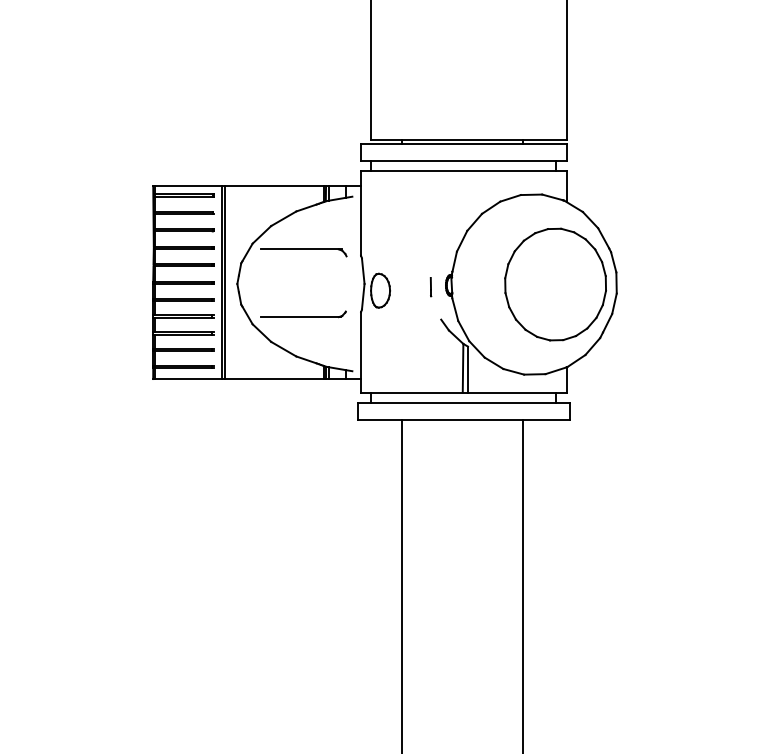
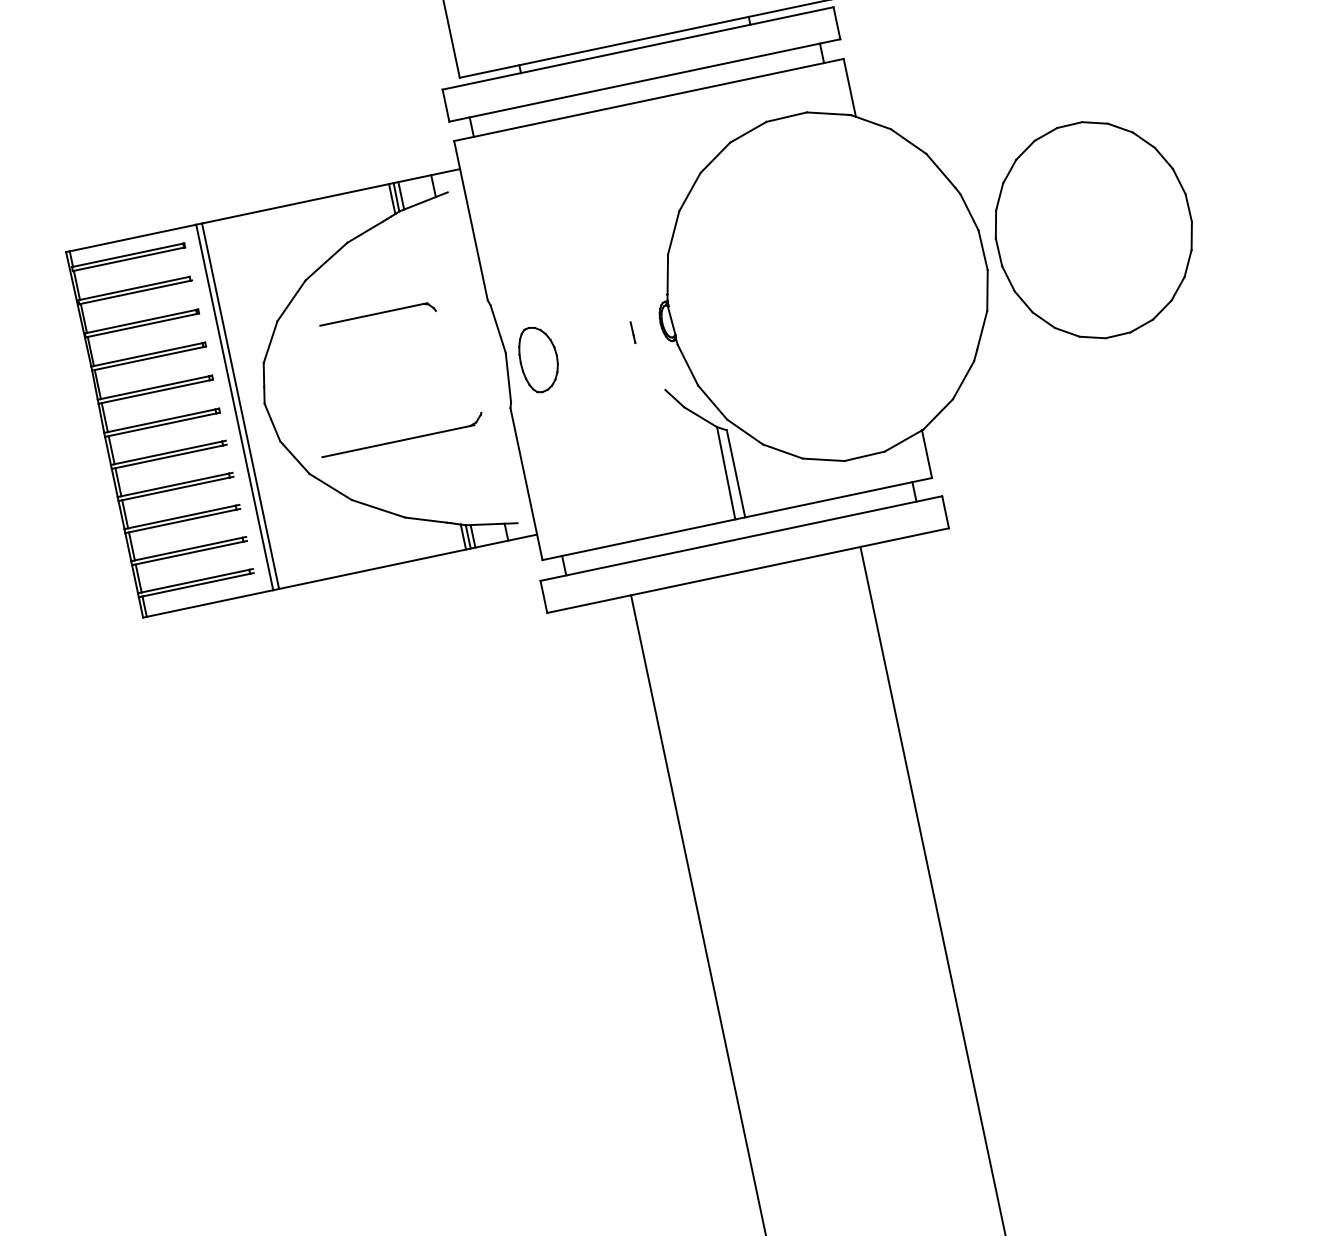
part: (303, 252) -> (377, 317), size x0.7
part: (555, 284) -> (1093, 230), moved
part: (430, 287) -> (632, 333), size x0.6

